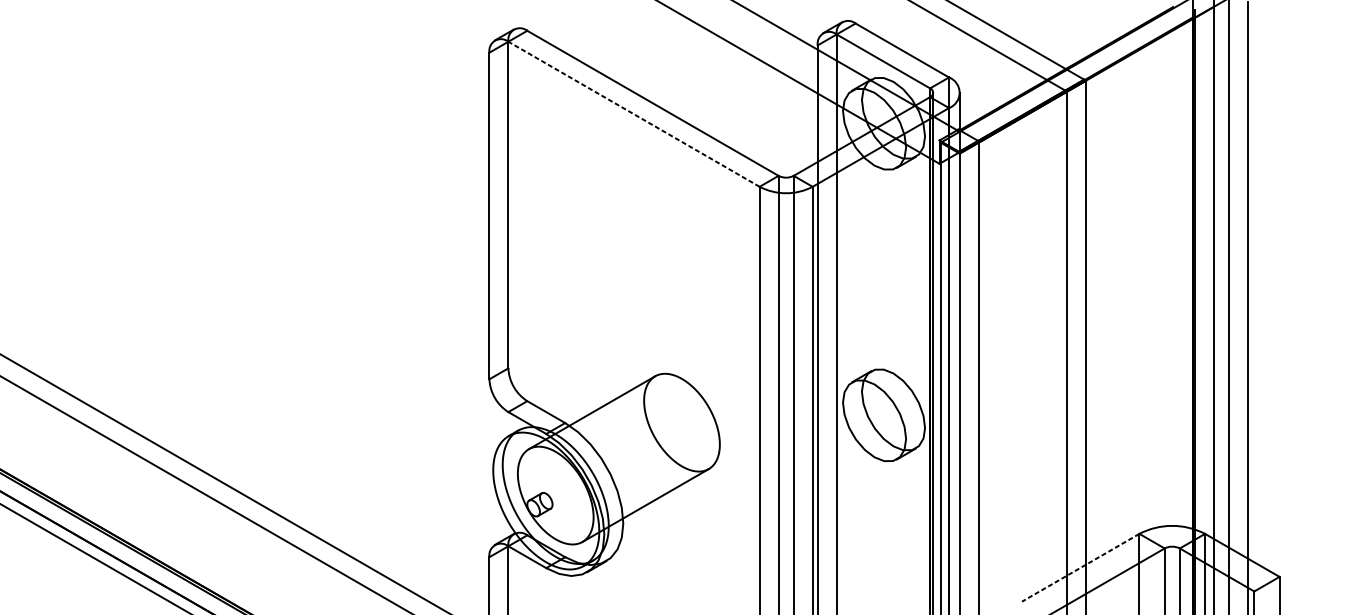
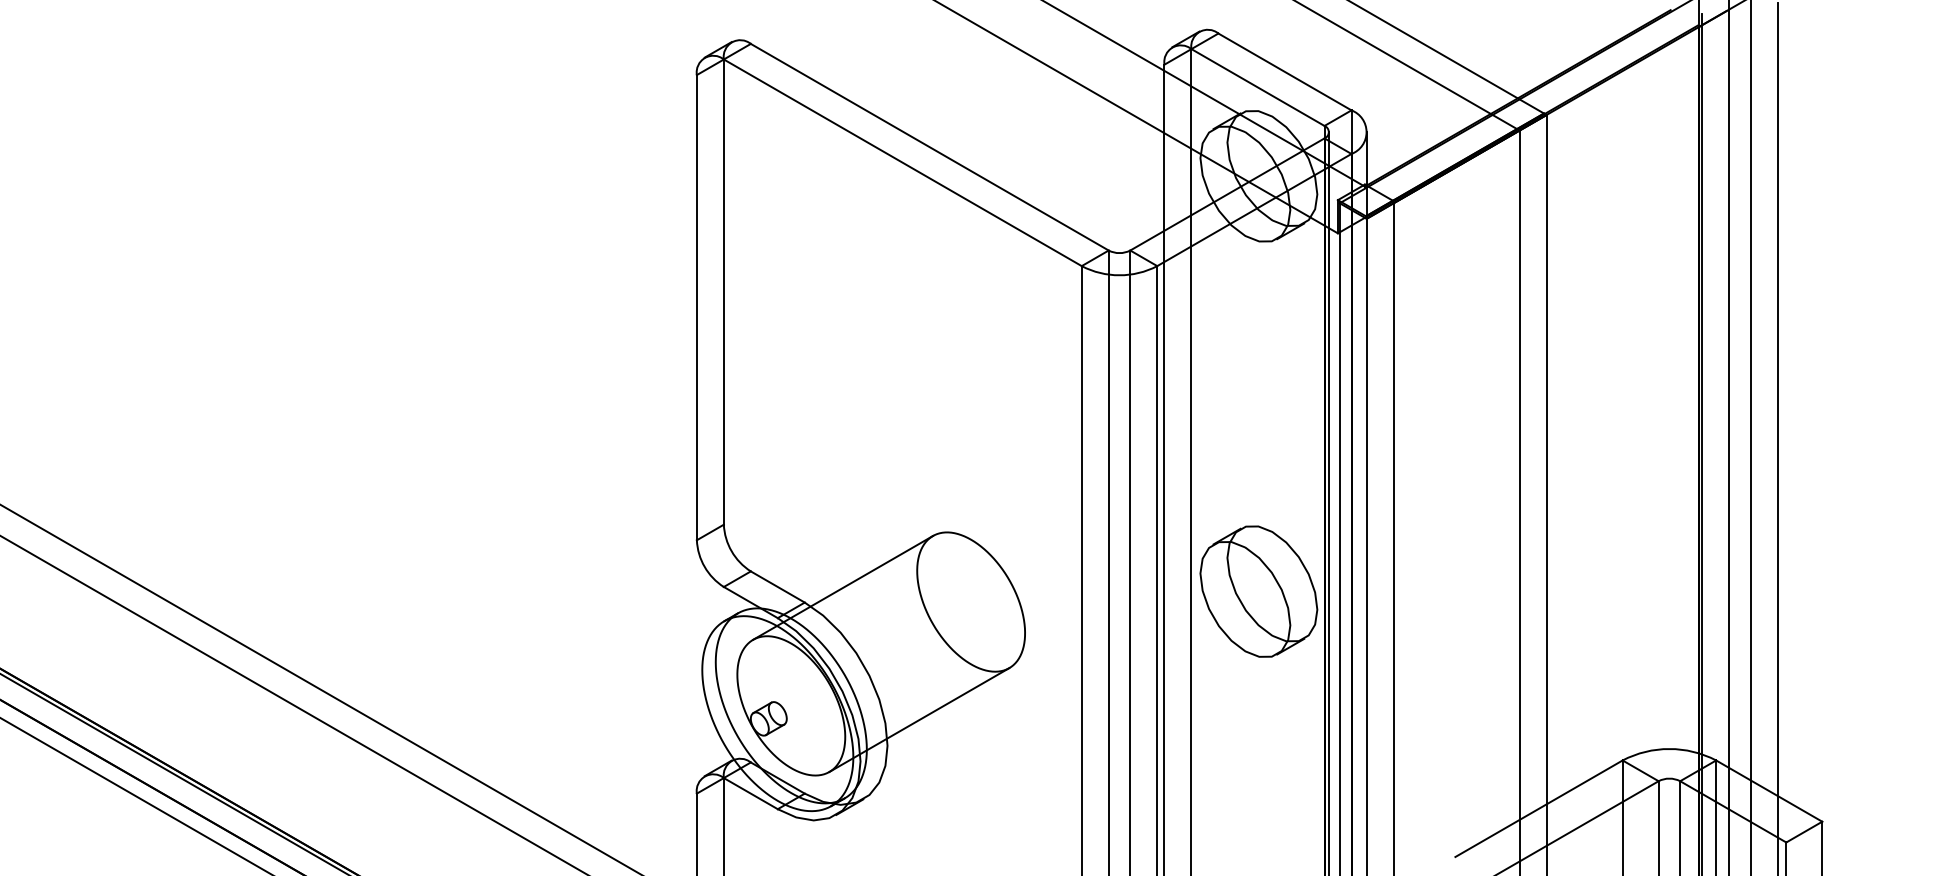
line: (633, 114) -> (902, 162), dashed -> solid
line: (1081, 567) -> (1539, 808), dashed -> solid

